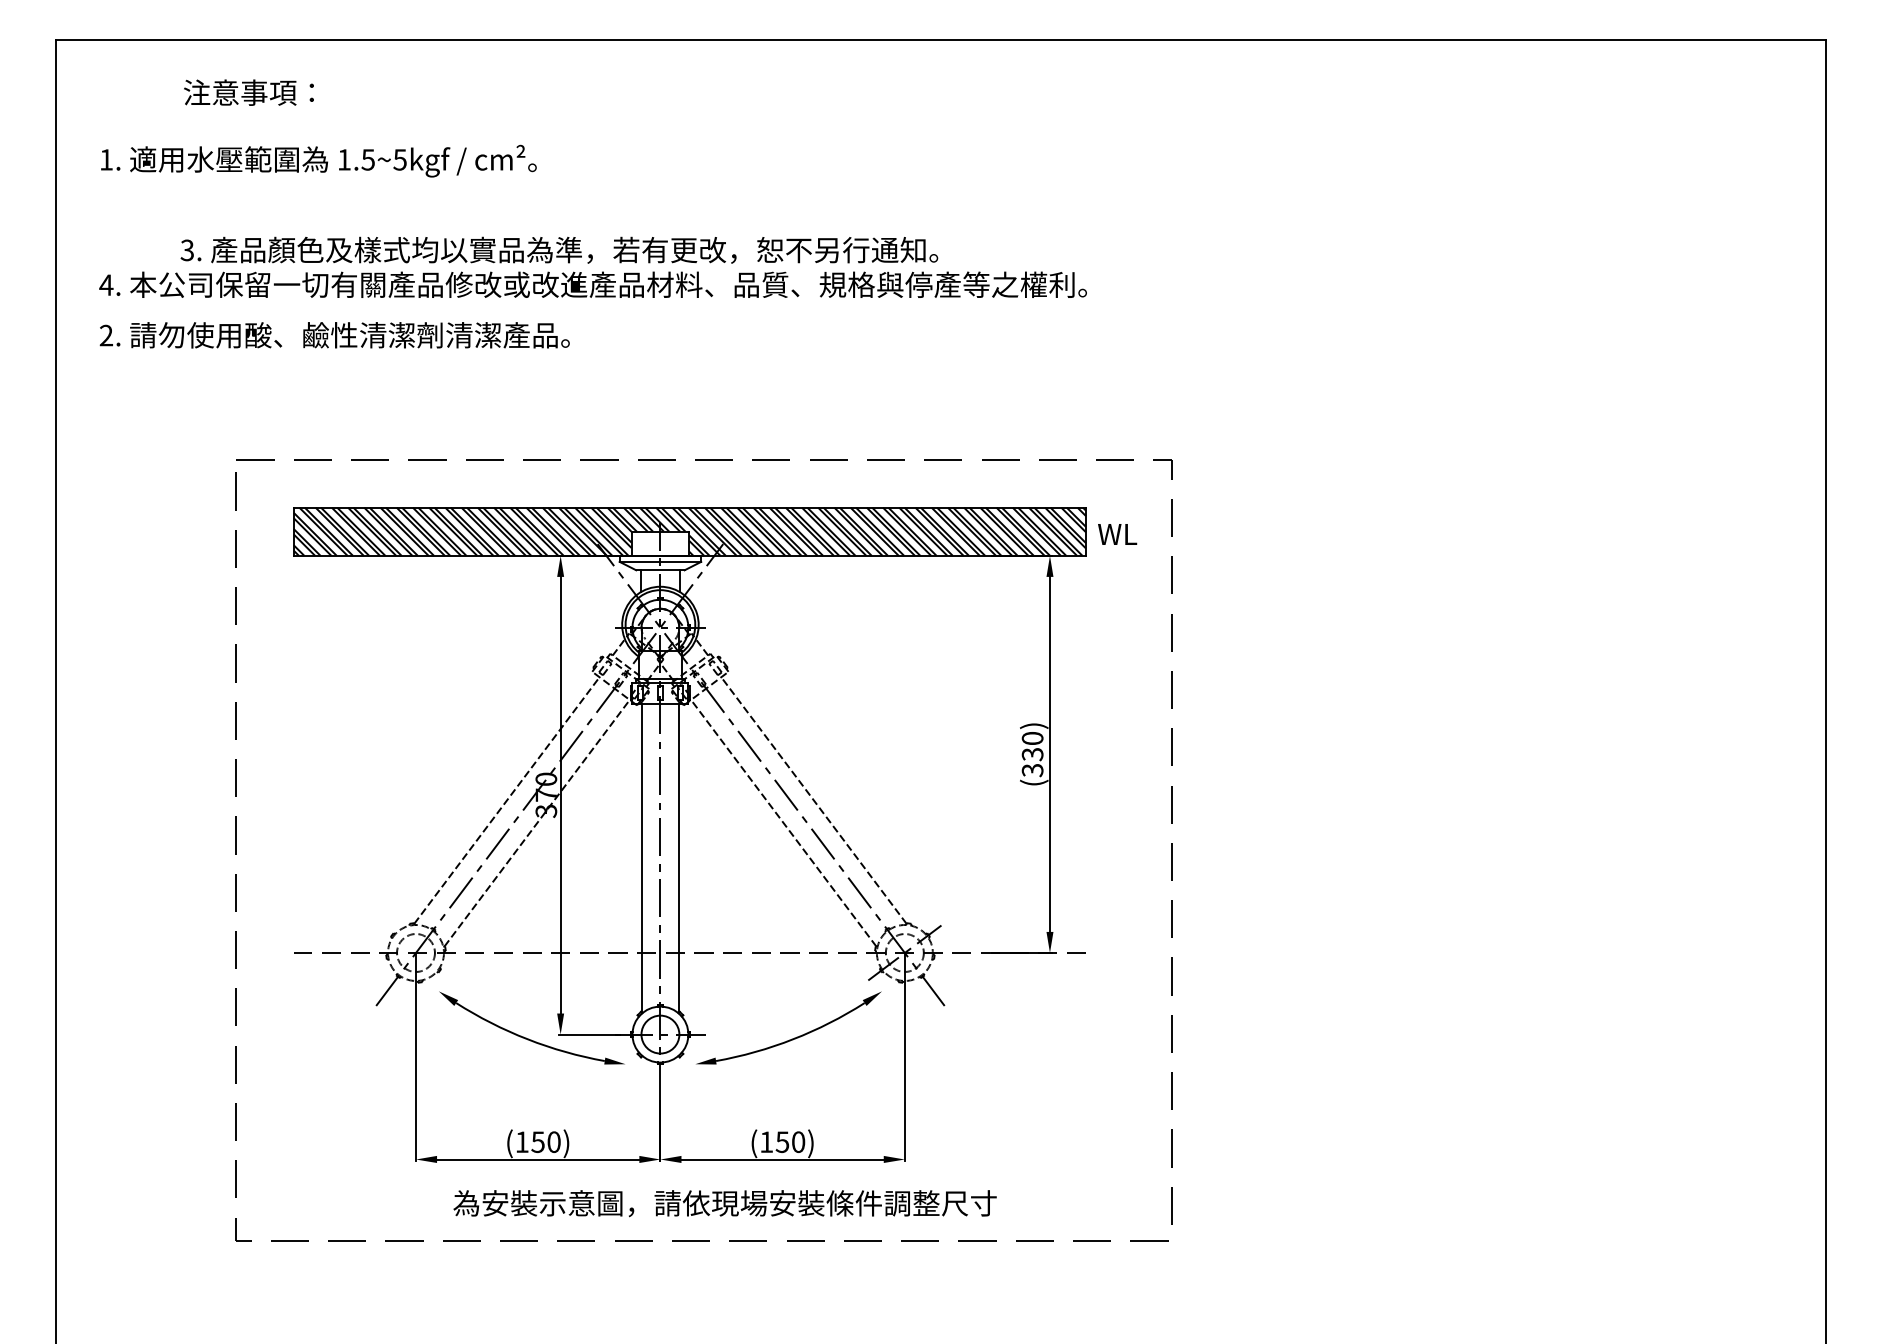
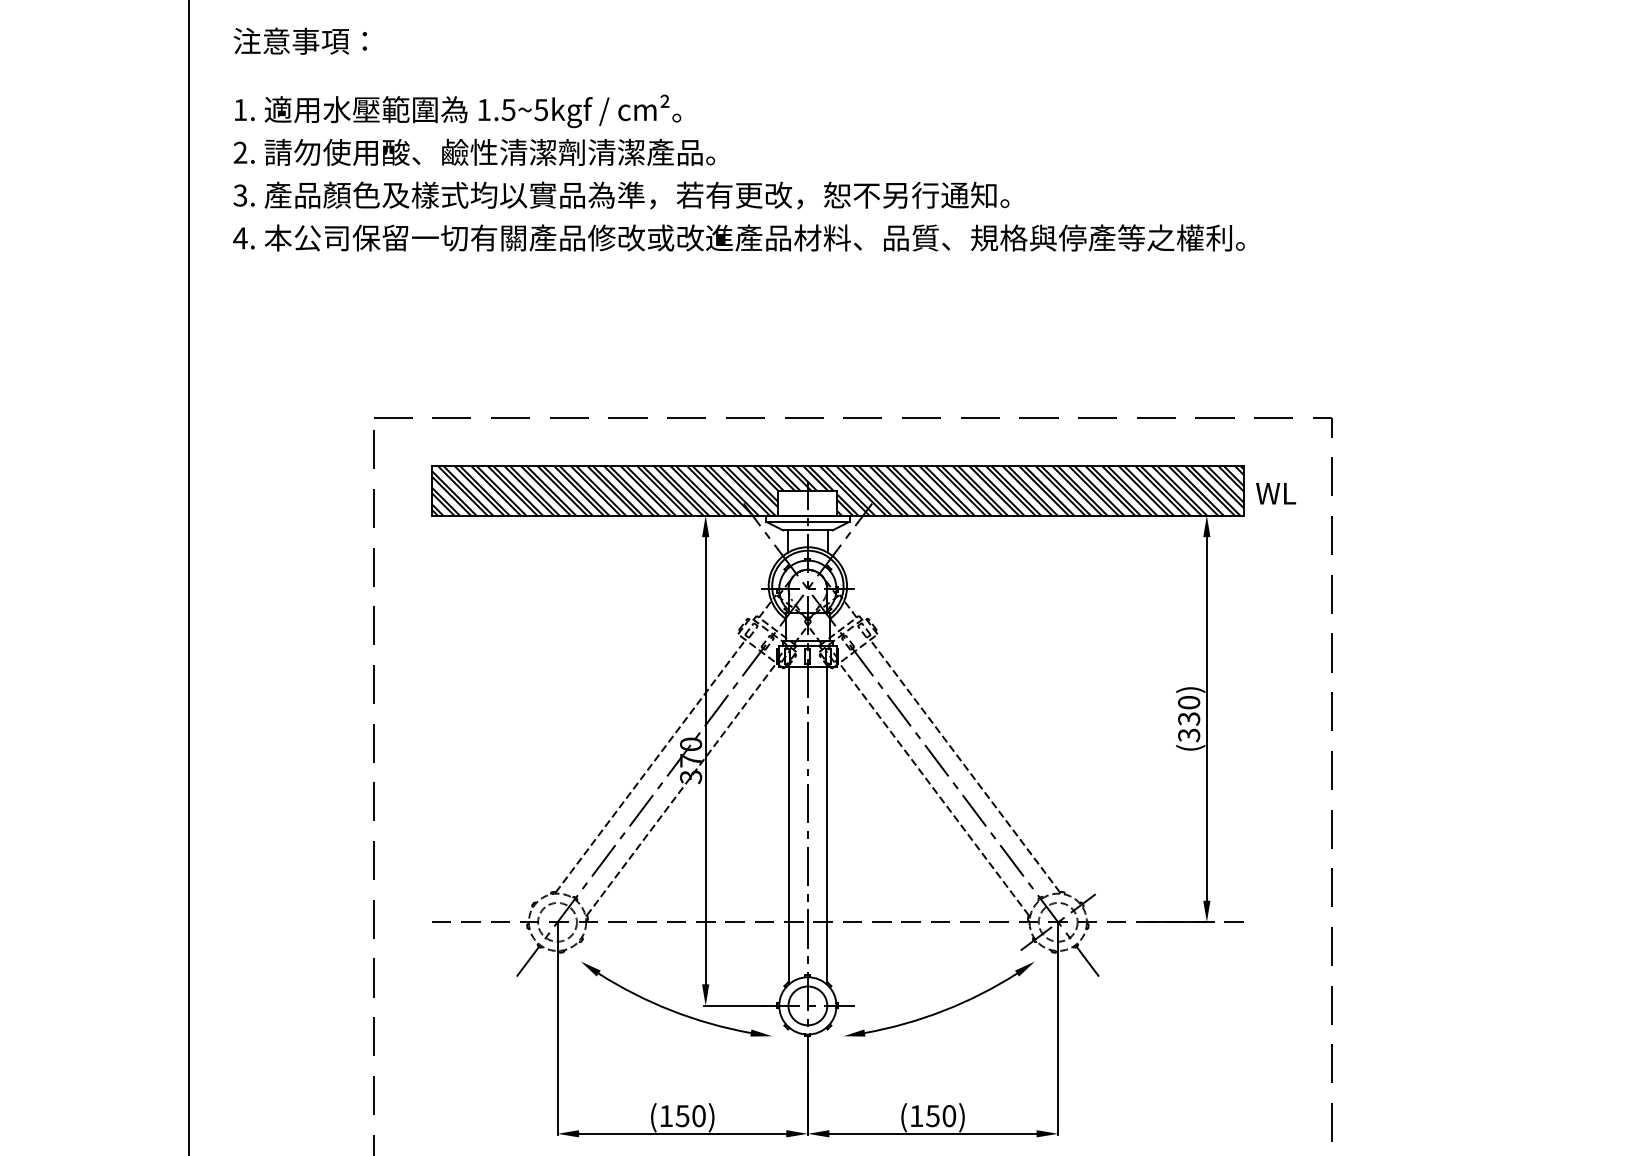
text: (248, 92) -> (299, 41), moved
text: (559, 249) -> (621, 194), moved
text: (334, 335) -> (474, 152), moved

